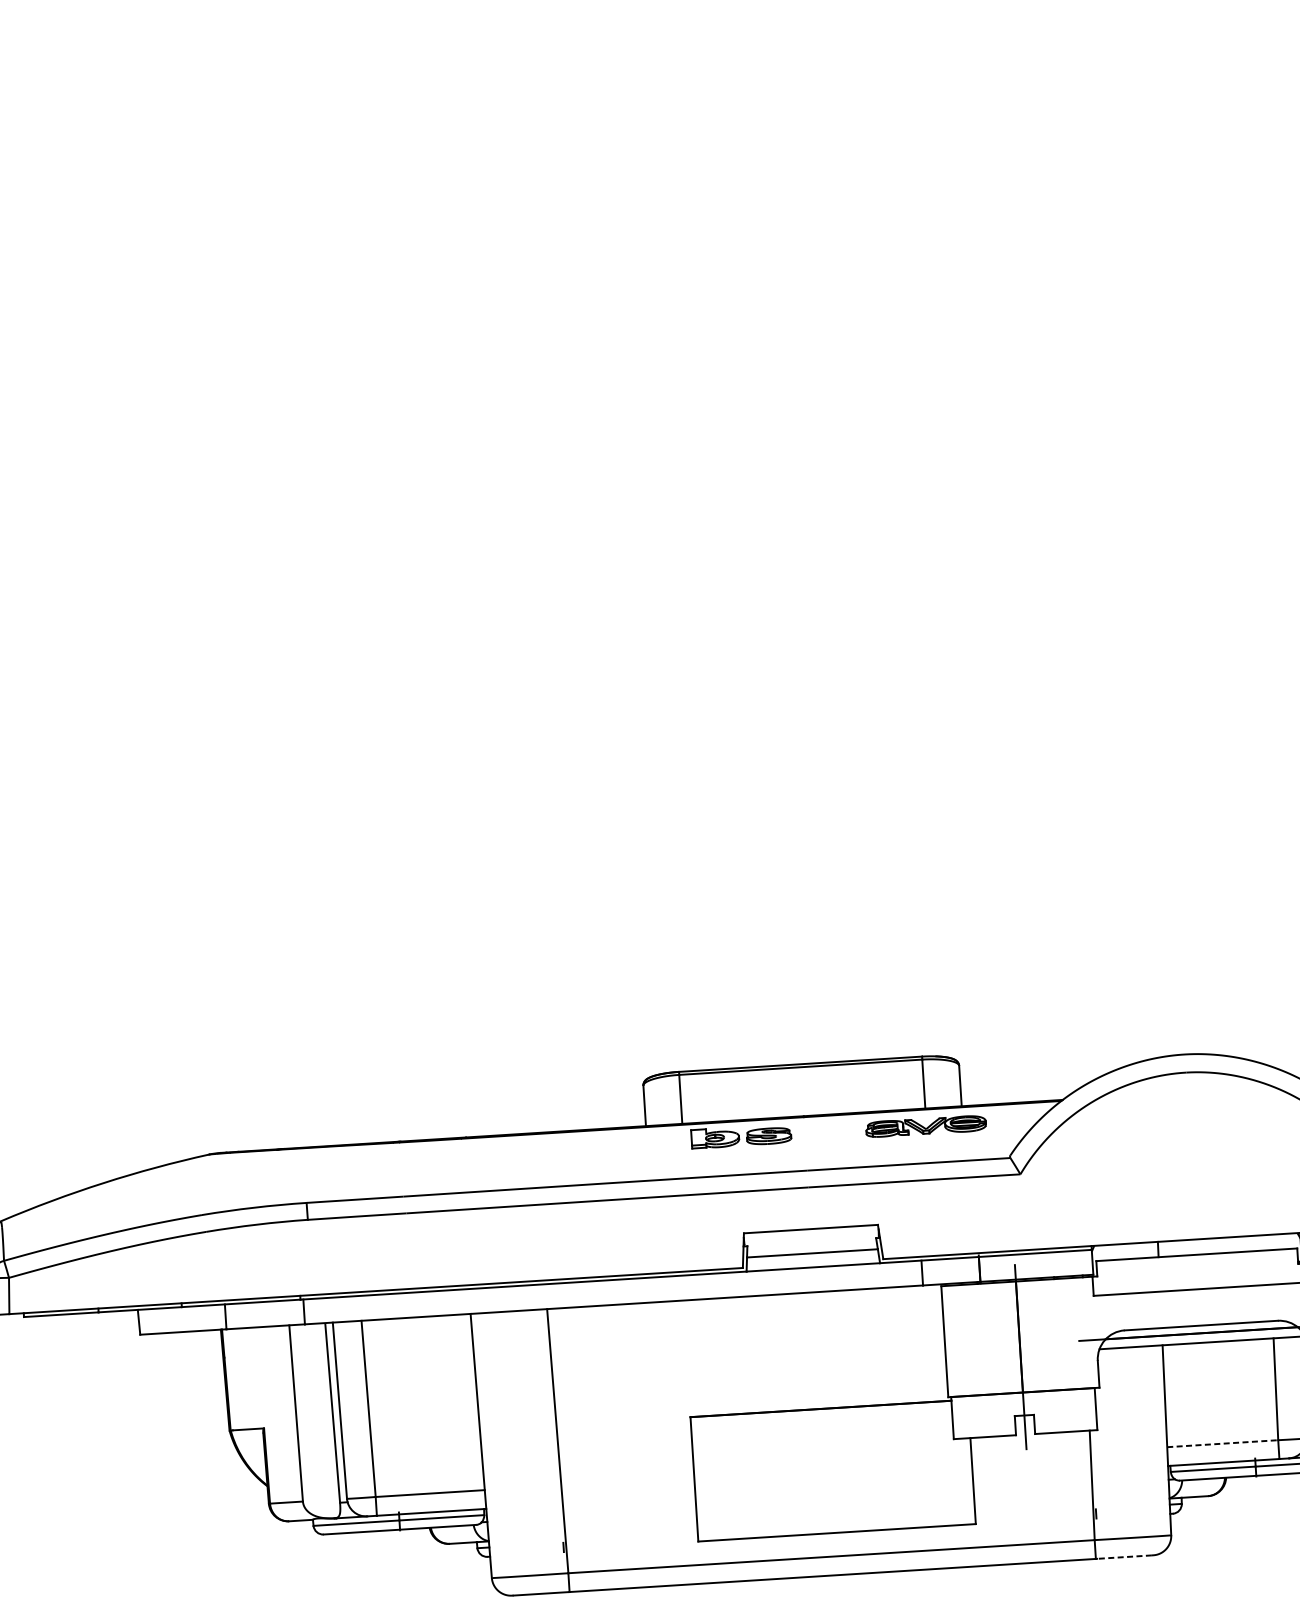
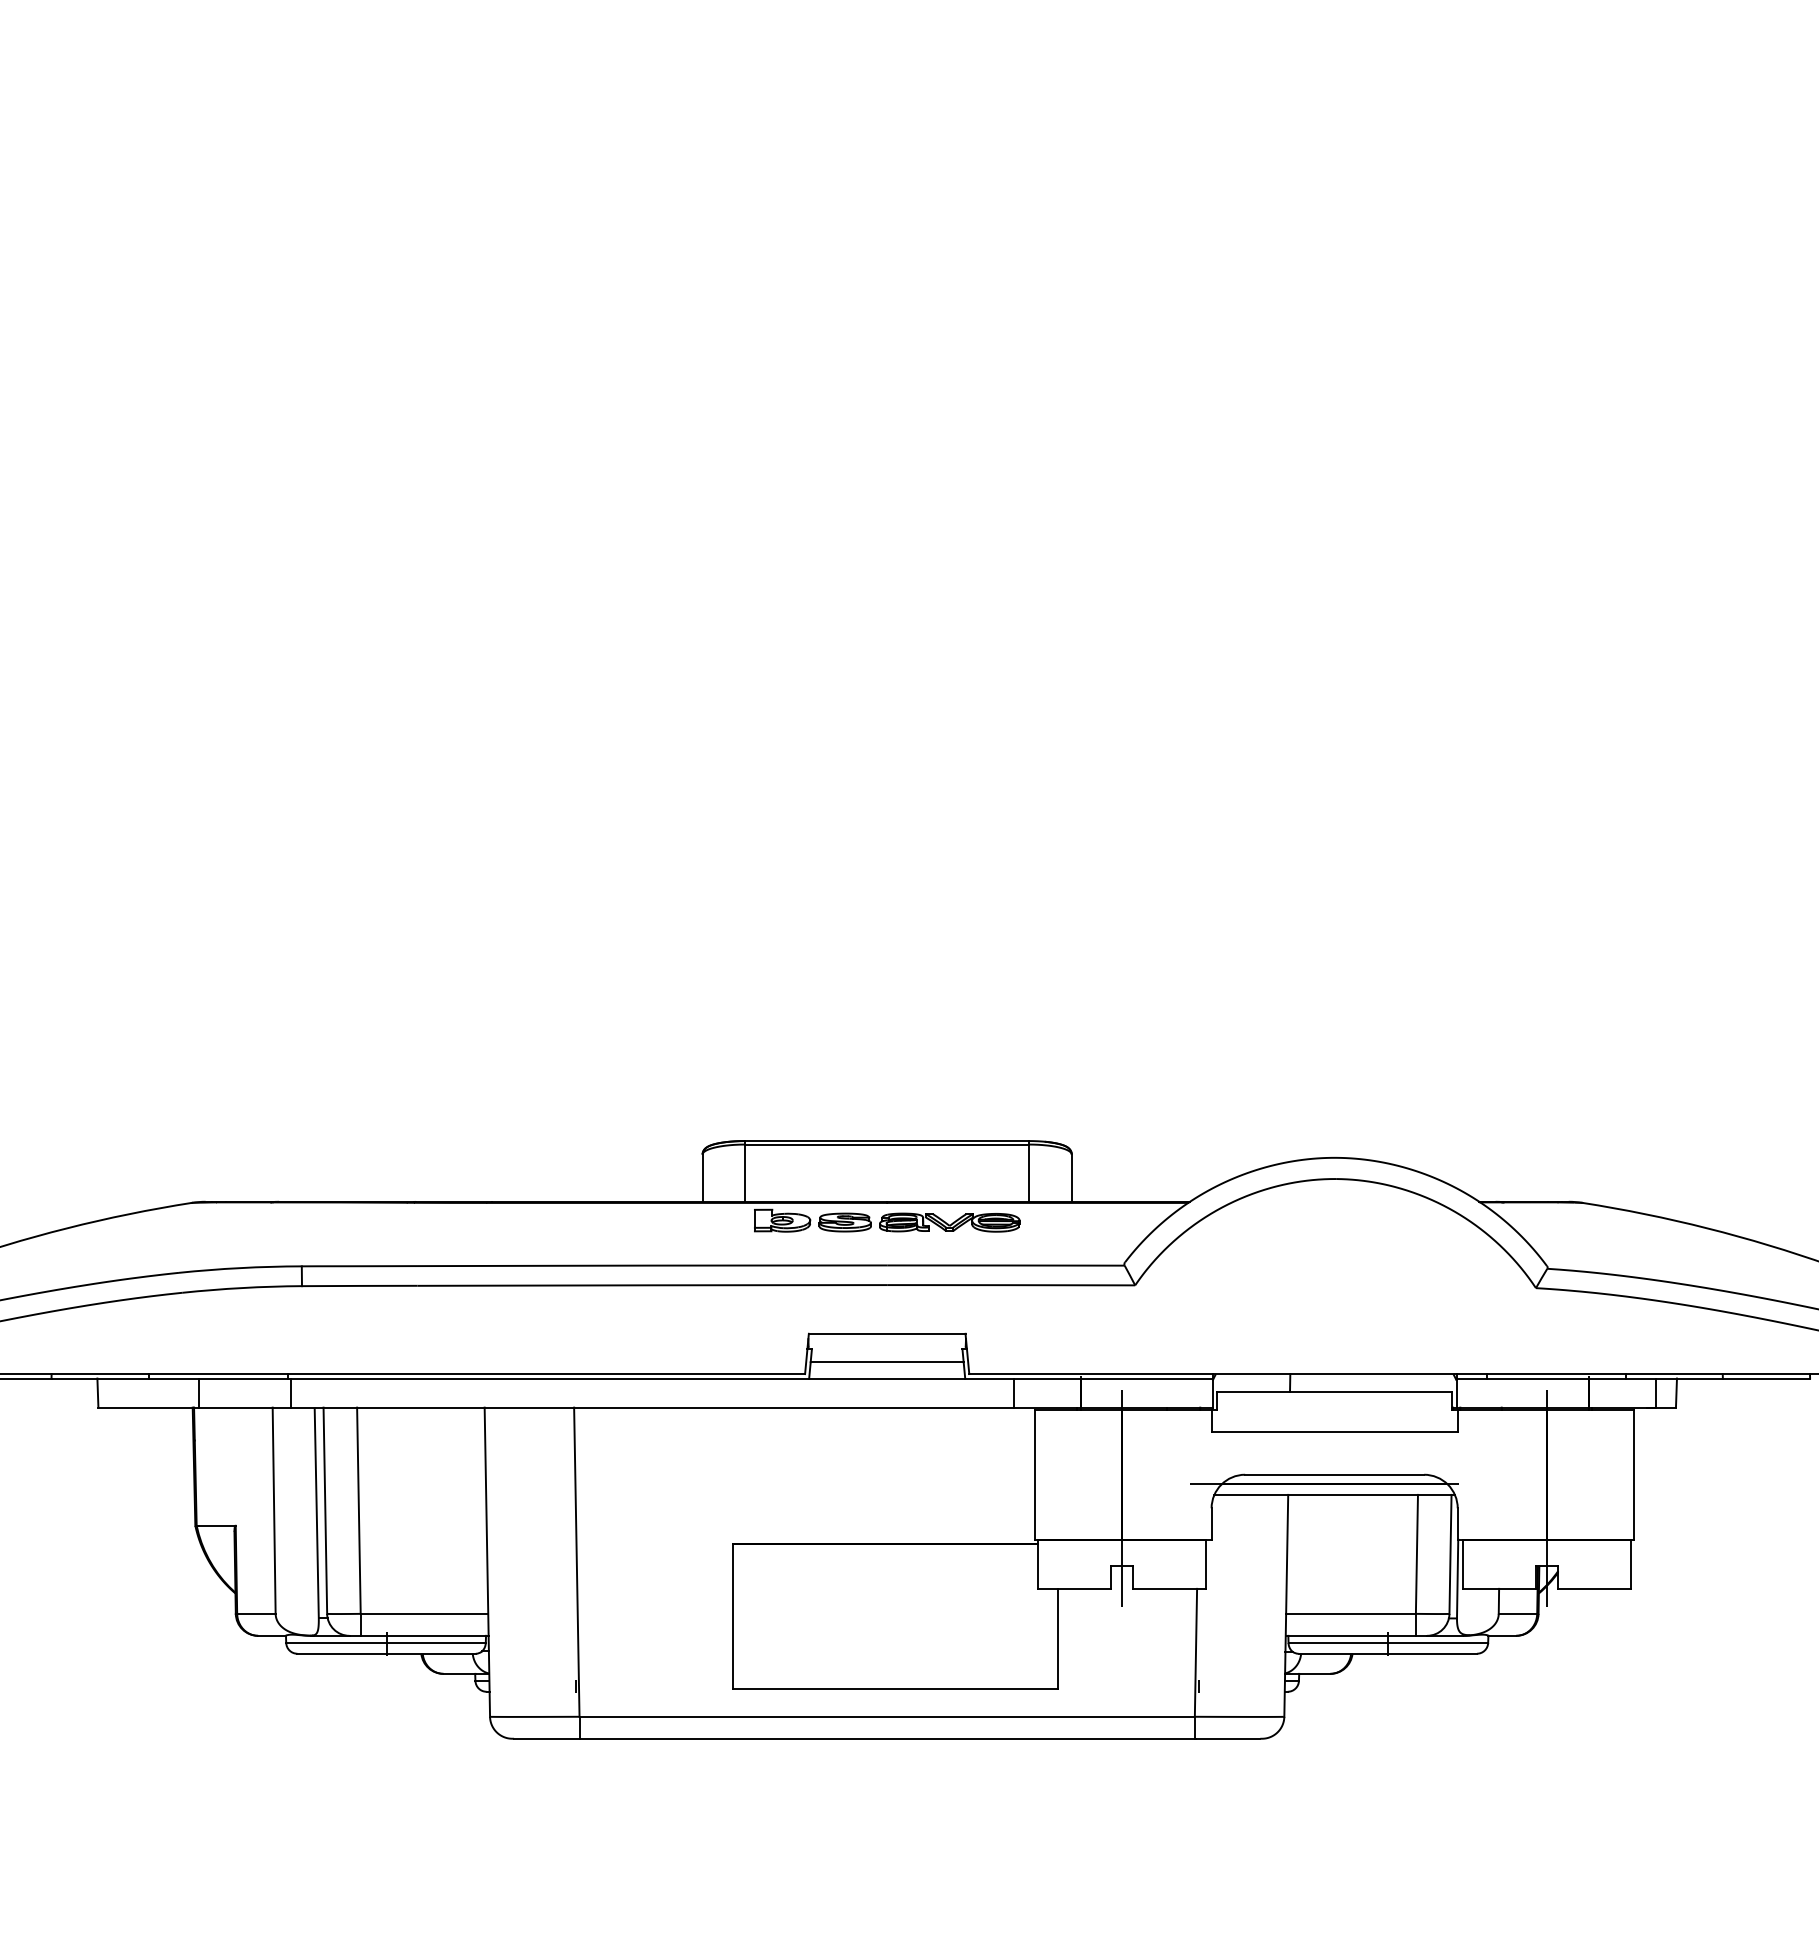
part: (925, 1126) -> (949, 1222), moved
line: (1223, 1443) -> (1351, 1613), dashed -> solid
line: (1123, 1556) -> (1227, 1738), dashed -> solid

